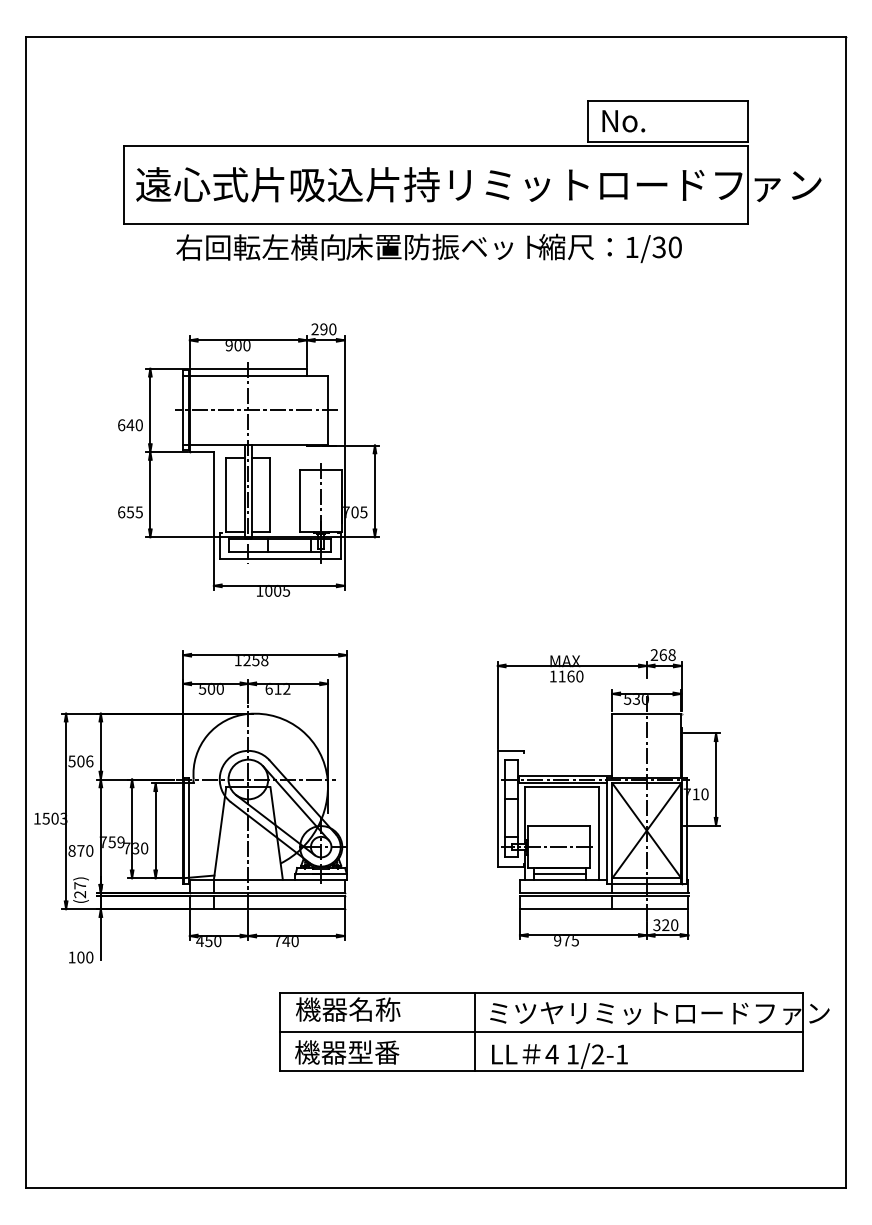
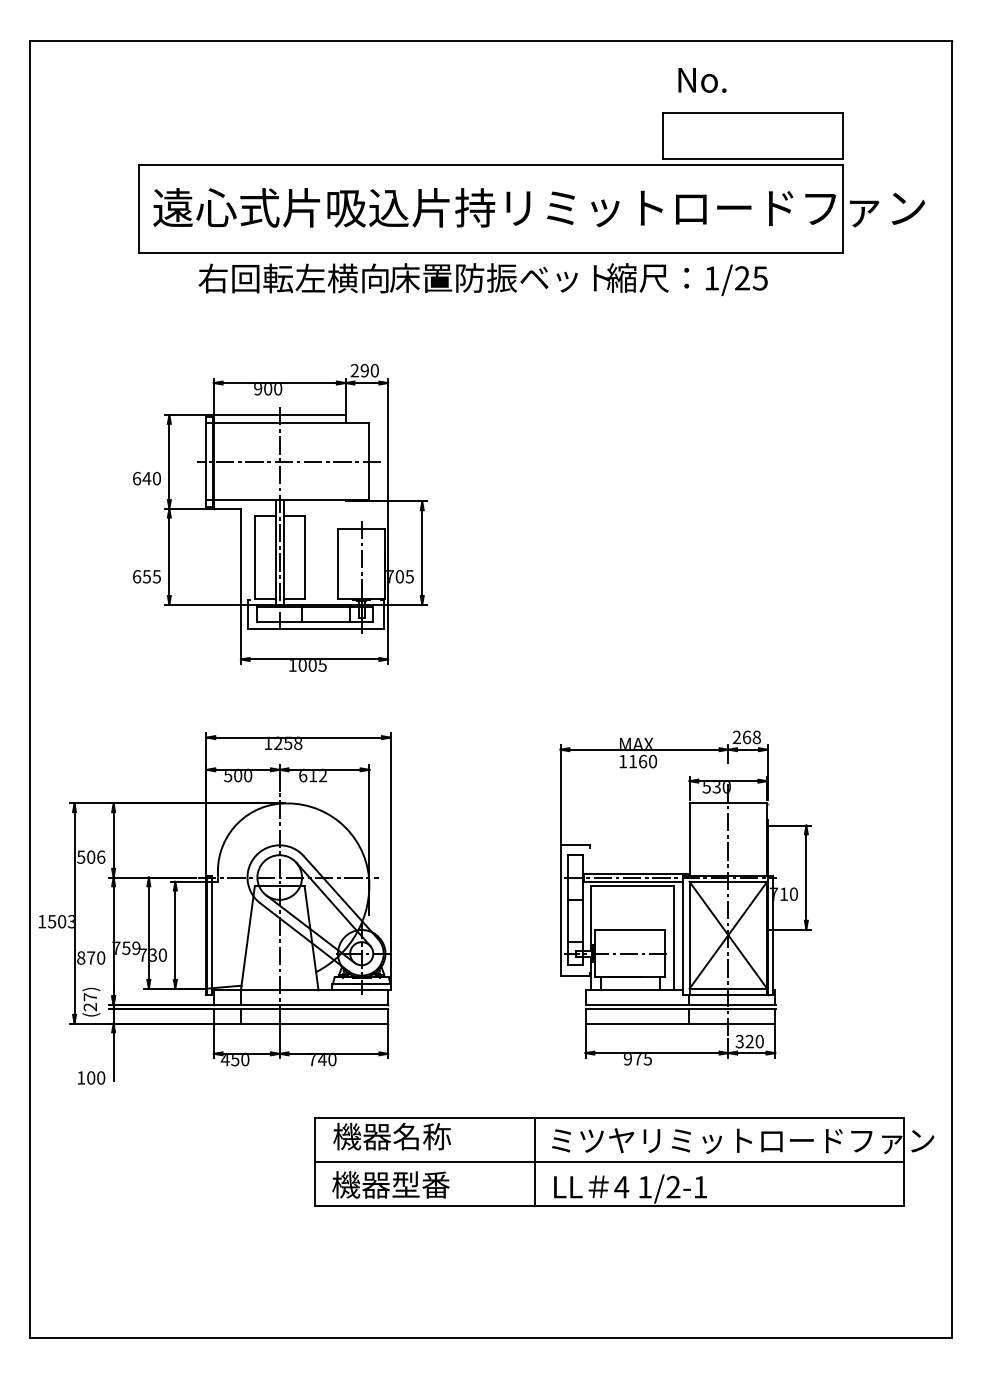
text: (623, 121) -> (702, 80), moved
text: (666, 247) -> (750, 278), 1/30 -> 1/25
line: (559, 874) -> (630, 984), removed

